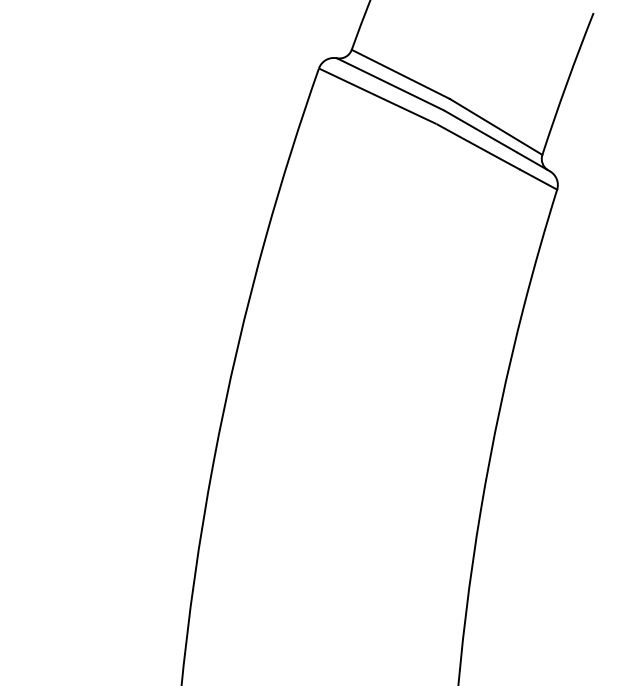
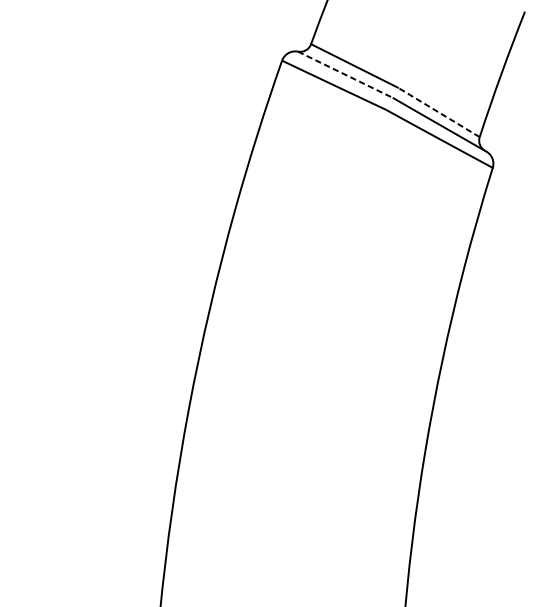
line: (390, 84) -> (345, 74), solid -> dashed
line: (495, 126) -> (438, 112), solid -> dashed

